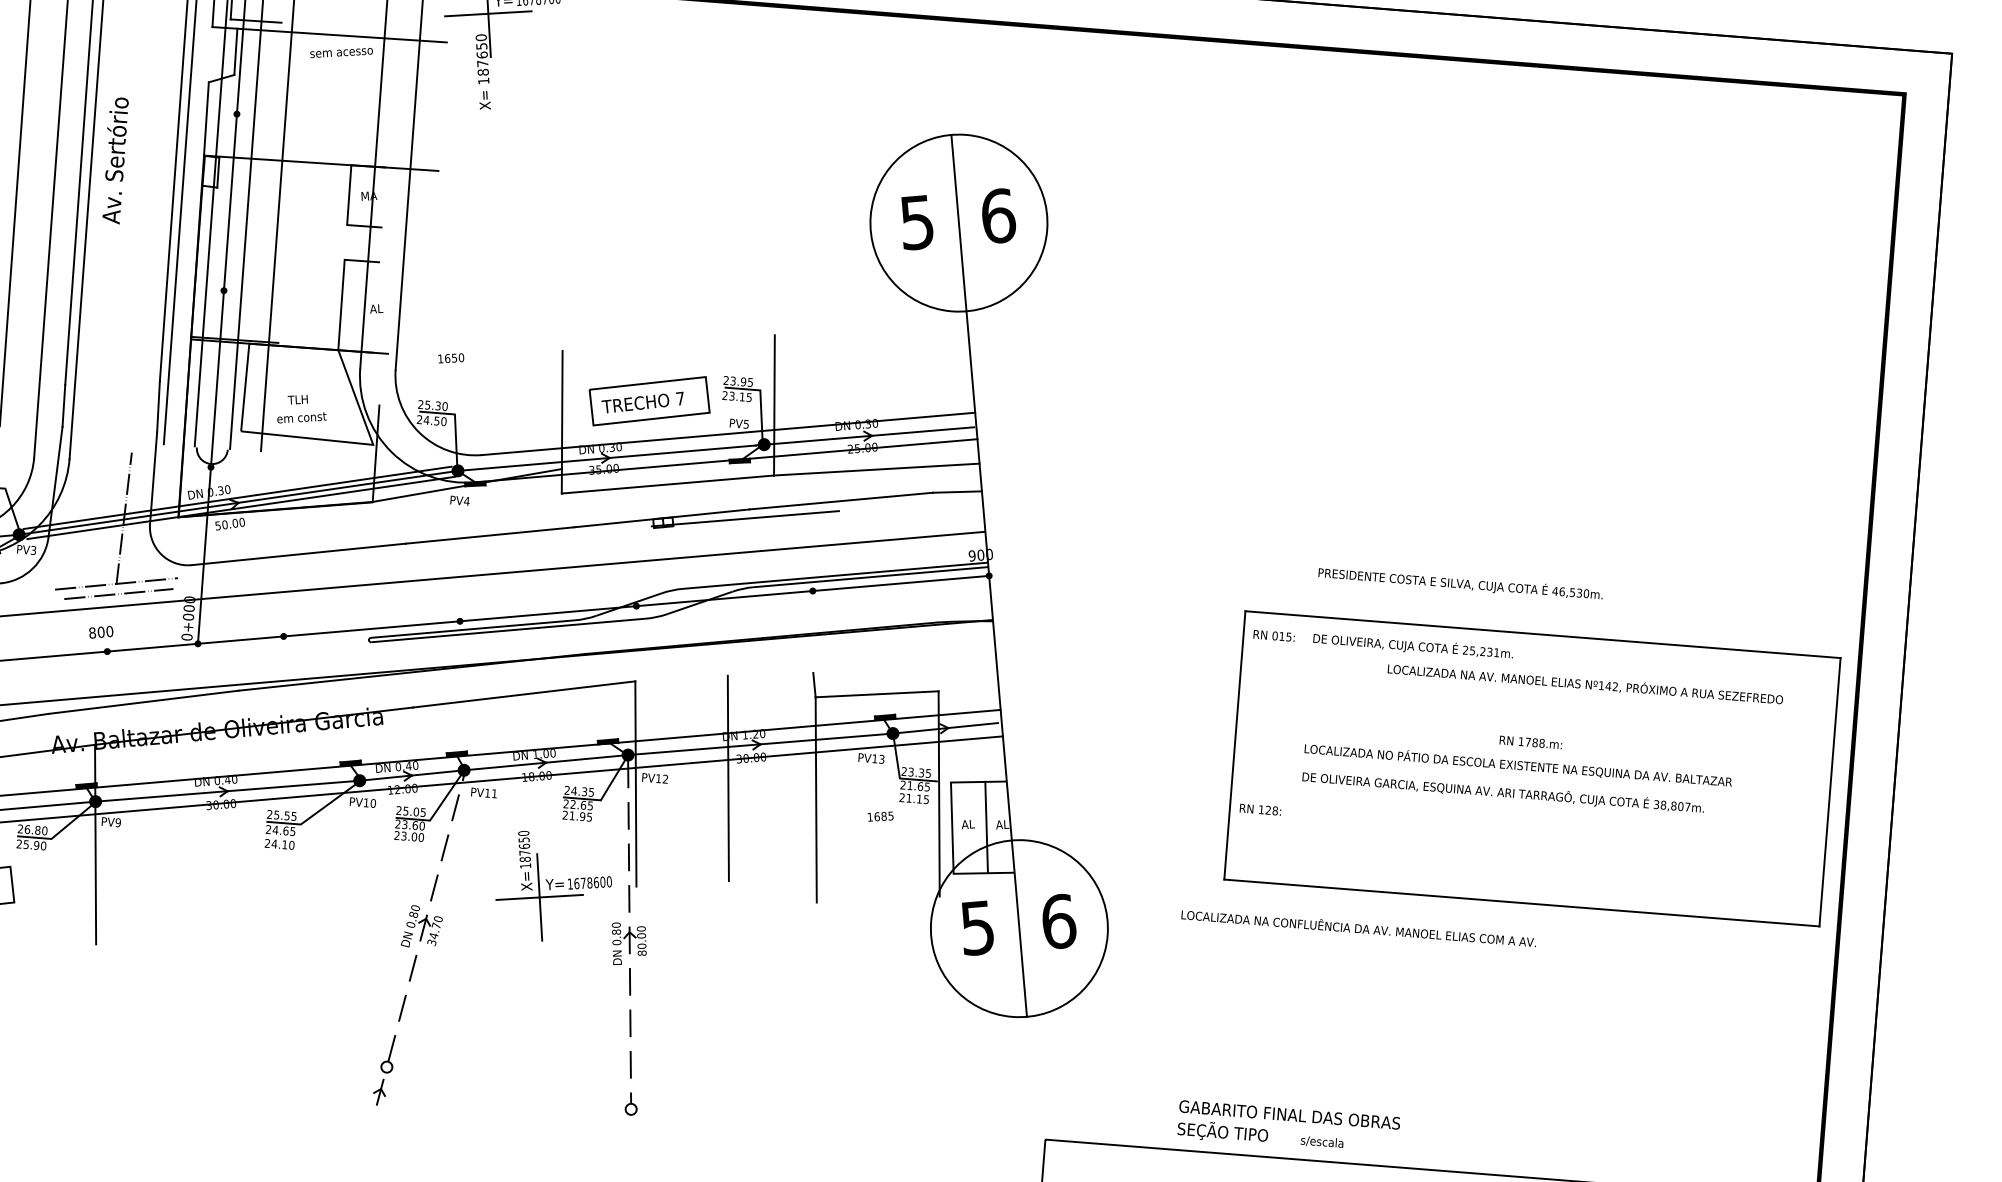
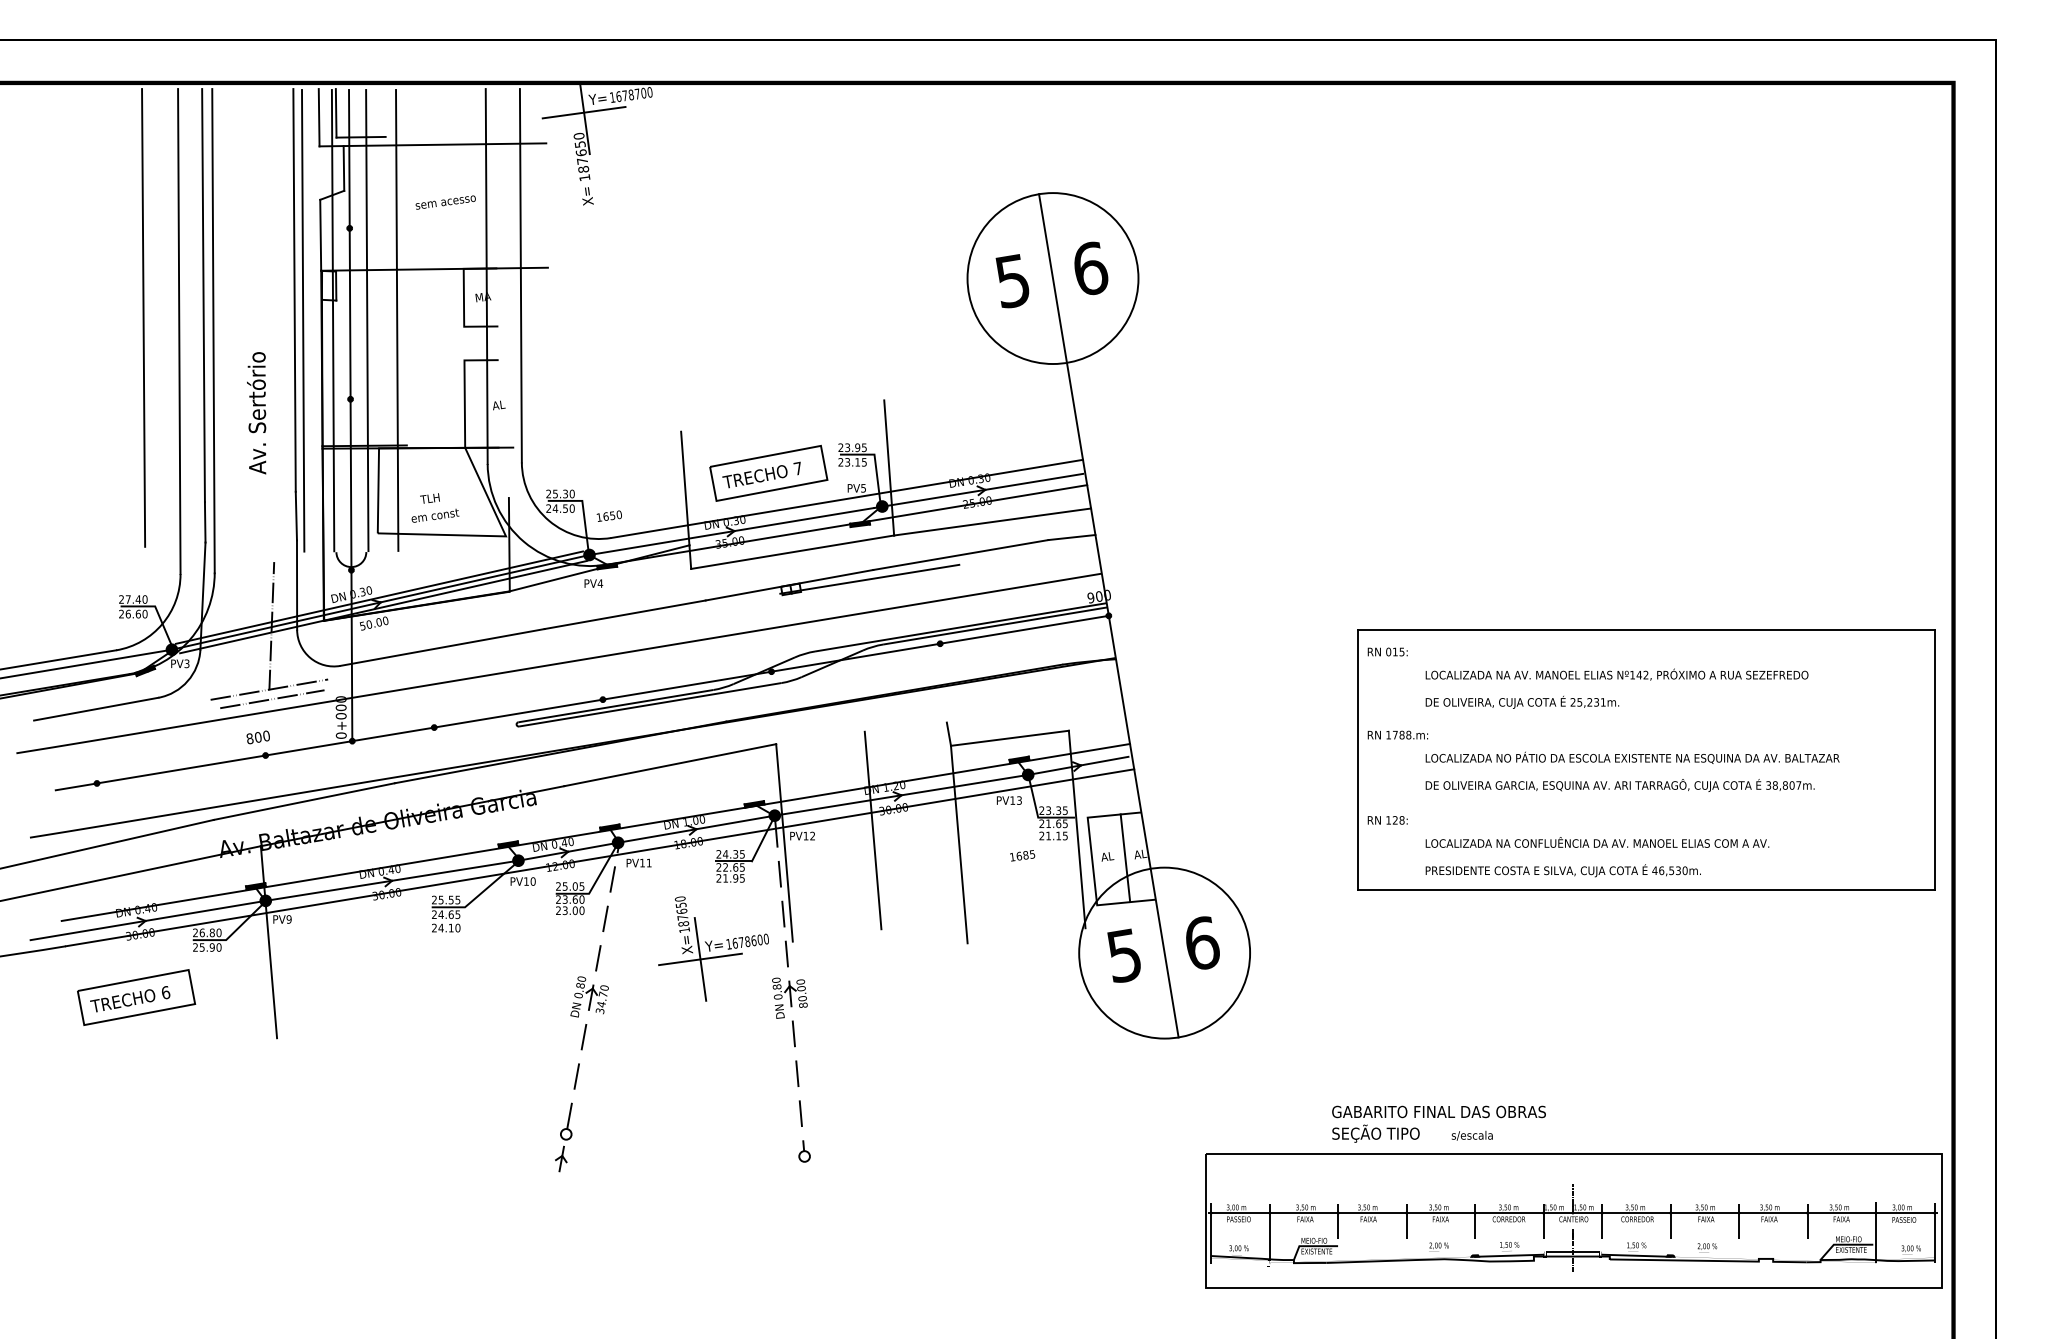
text: (341, 52) -> (445, 202), moved
text: (114, 160) -> (256, 413), moved
text: (450, 357) -> (608, 515), moved
text: (1459, 583) -> (1562, 870), moved
text: (1413, 646) -> (1522, 702), moved
text: (1584, 683) -> (1616, 674), moved
text: (1530, 741) -> (1397, 734), moved
text: (1359, 927) -> (1597, 842), moved

